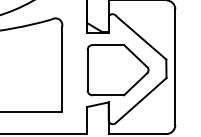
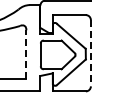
line: (62, 67) -> (26, 53), solid -> dashed
line: (174, 67) -> (90, 53), solid -> dashed

